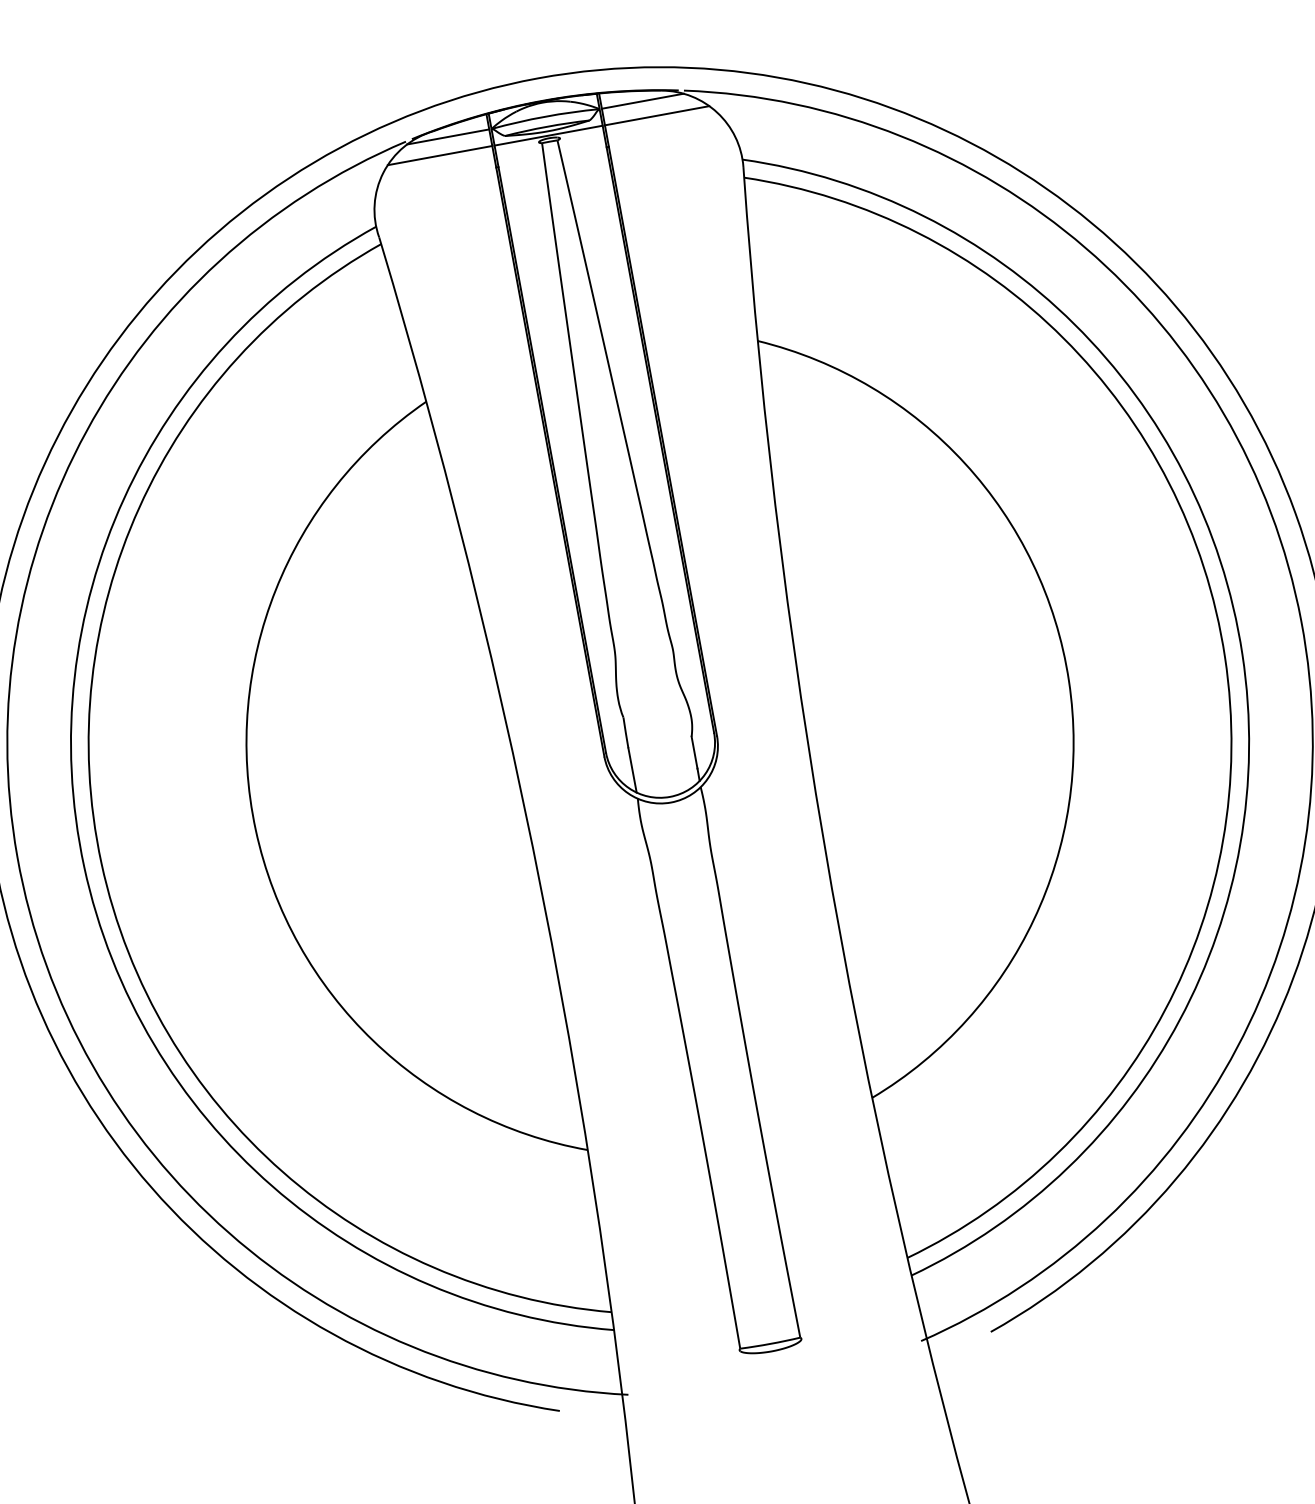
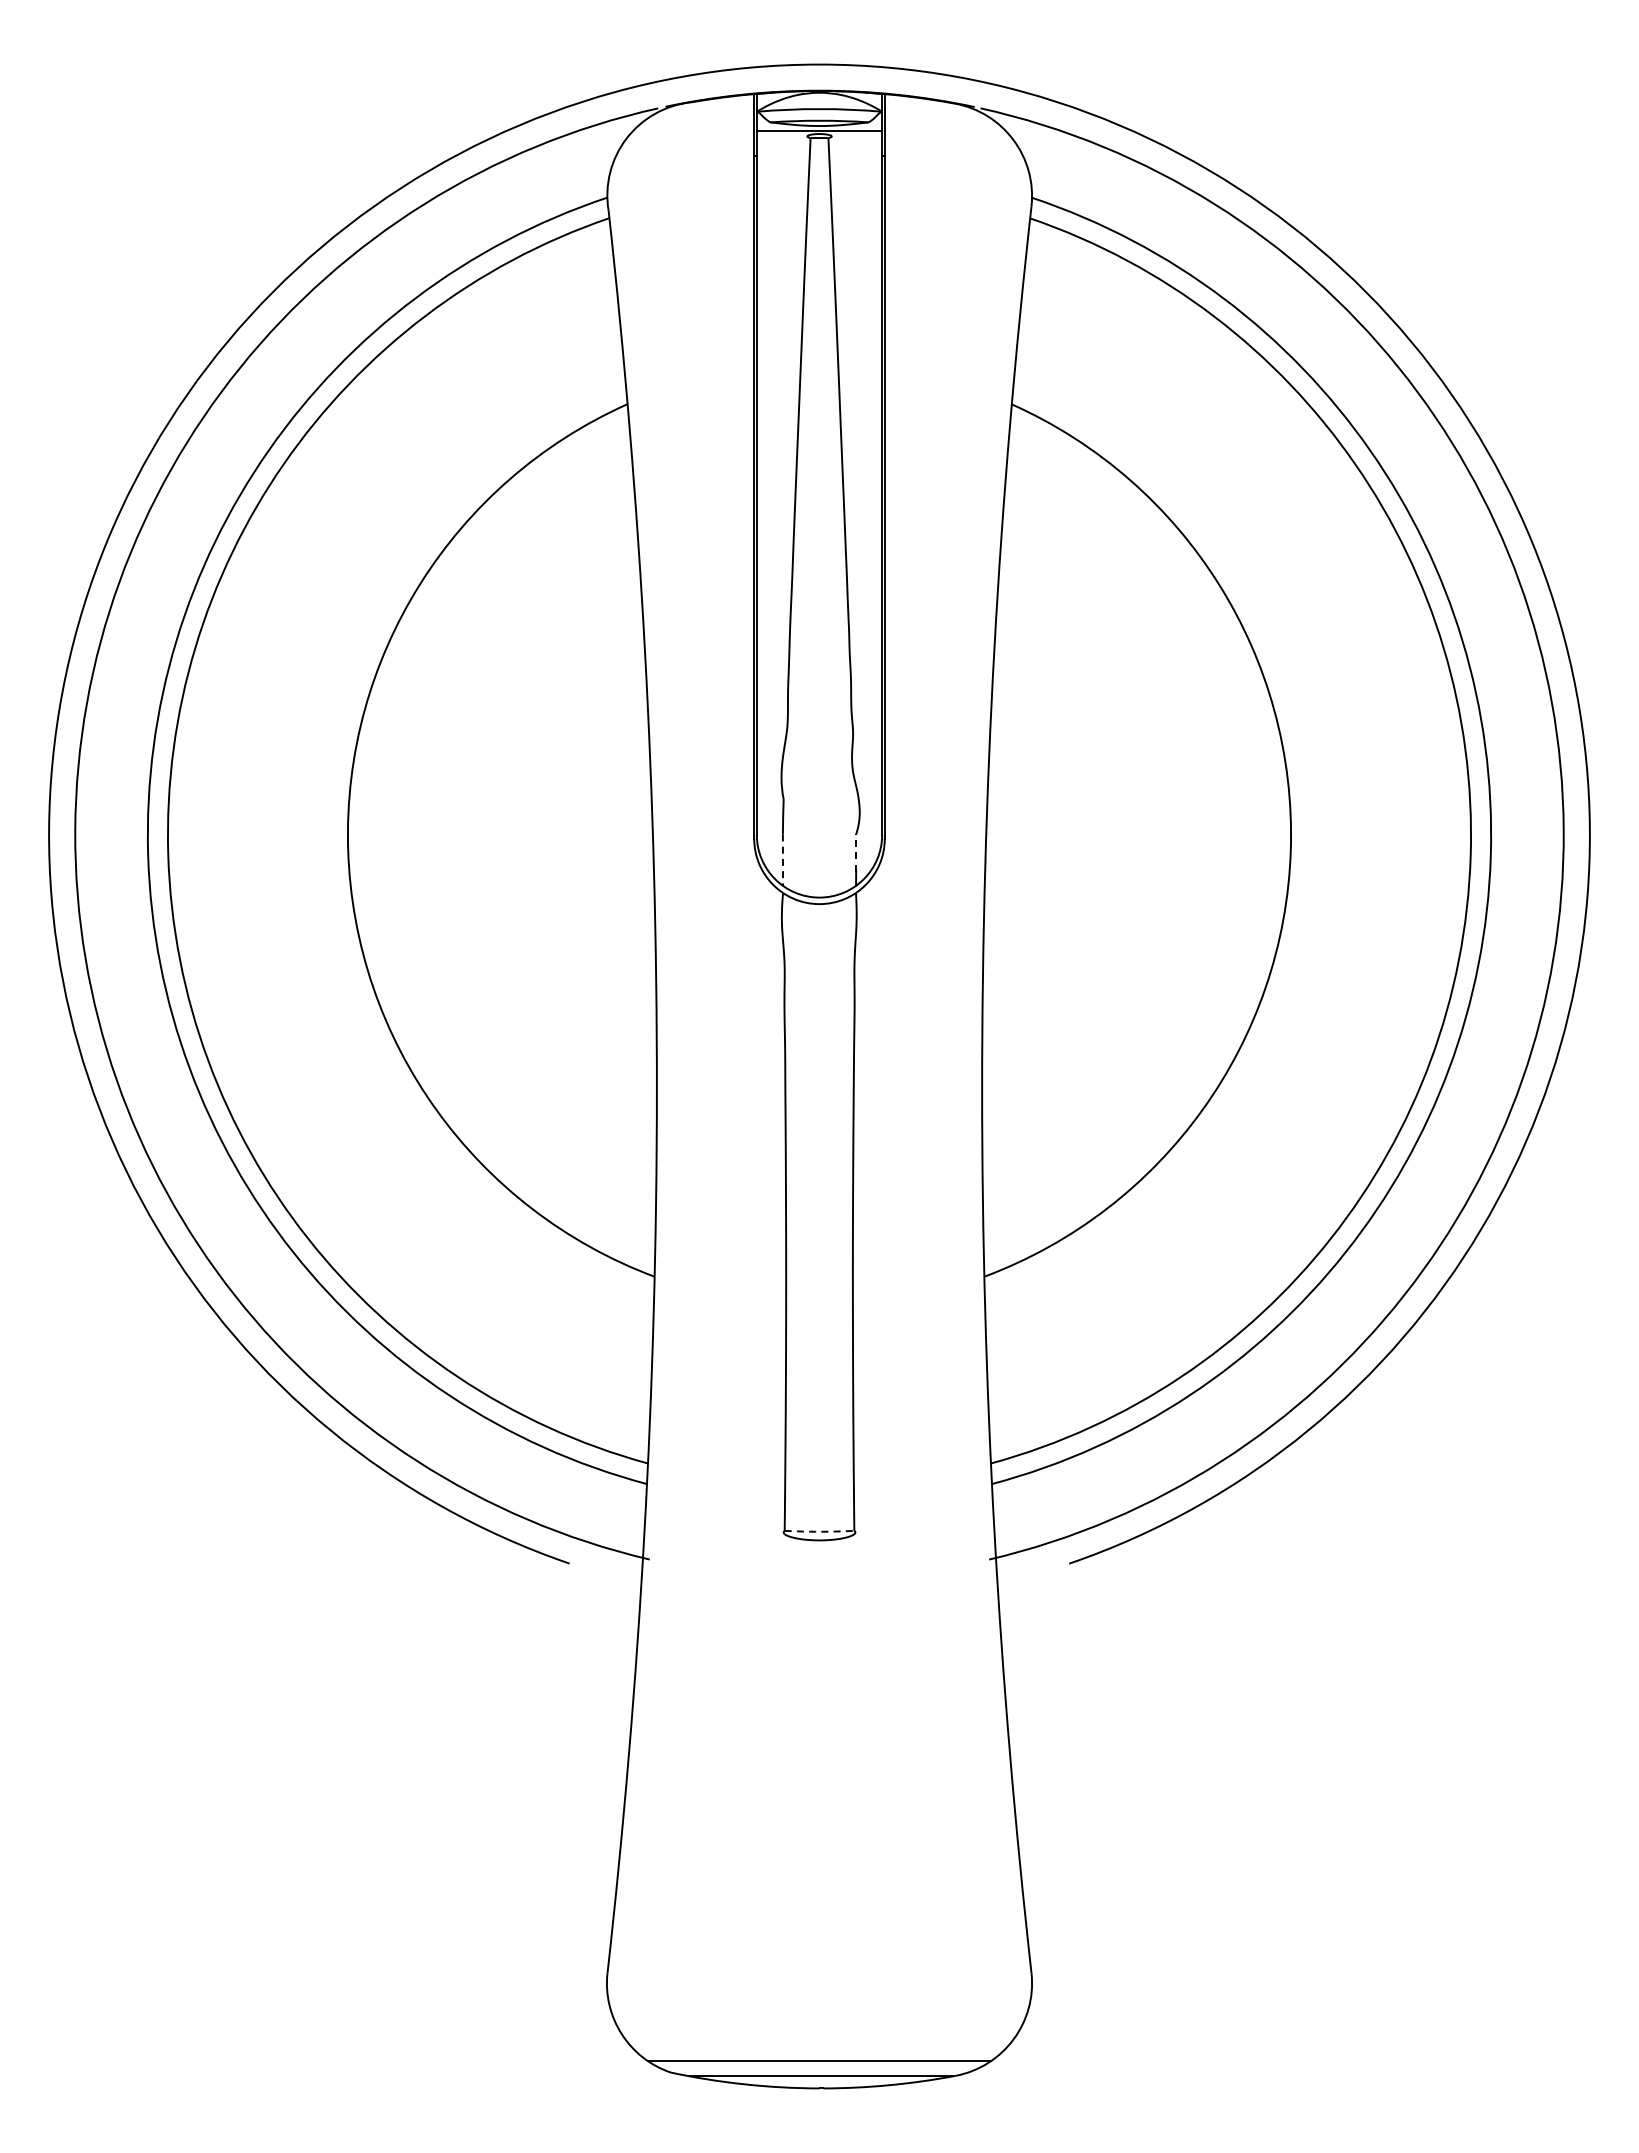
line: (642, 101) -> (931, 111), removed
line: (656, 116) -> (944, 131), removed
line: (448, 136) -> (706, 111), removed
line: (440, 156) -> (693, 131), removed
line: (694, 753) -> (856, 853), solid -> dashed
line: (632, 770) -> (782, 860), solid -> dashed
arc: (770, 1343) -> (819, 1531), solid -> dashed

